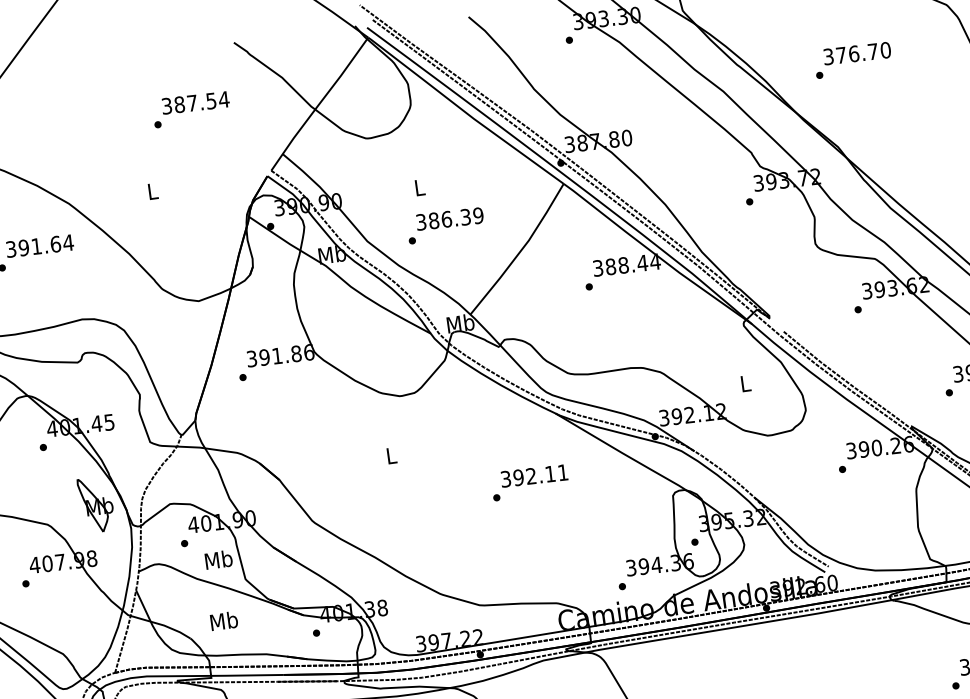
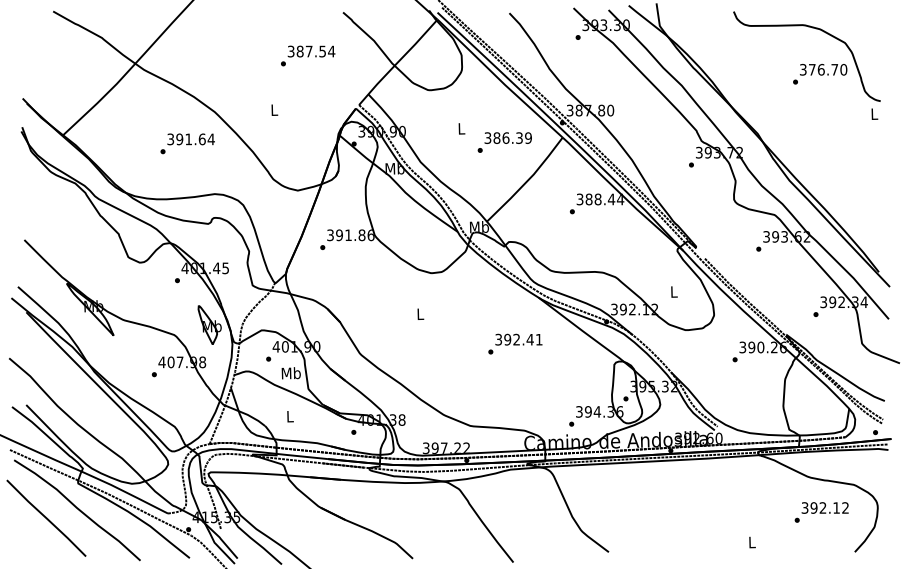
text: (853, 60) -> (820, 74), moved
text: (445, 225) -> (504, 142), moved
text: (549, 473) -> (529, 339), 392.11 -> 392.41
text: (223, 621) -> (289, 416), Mb -> L

